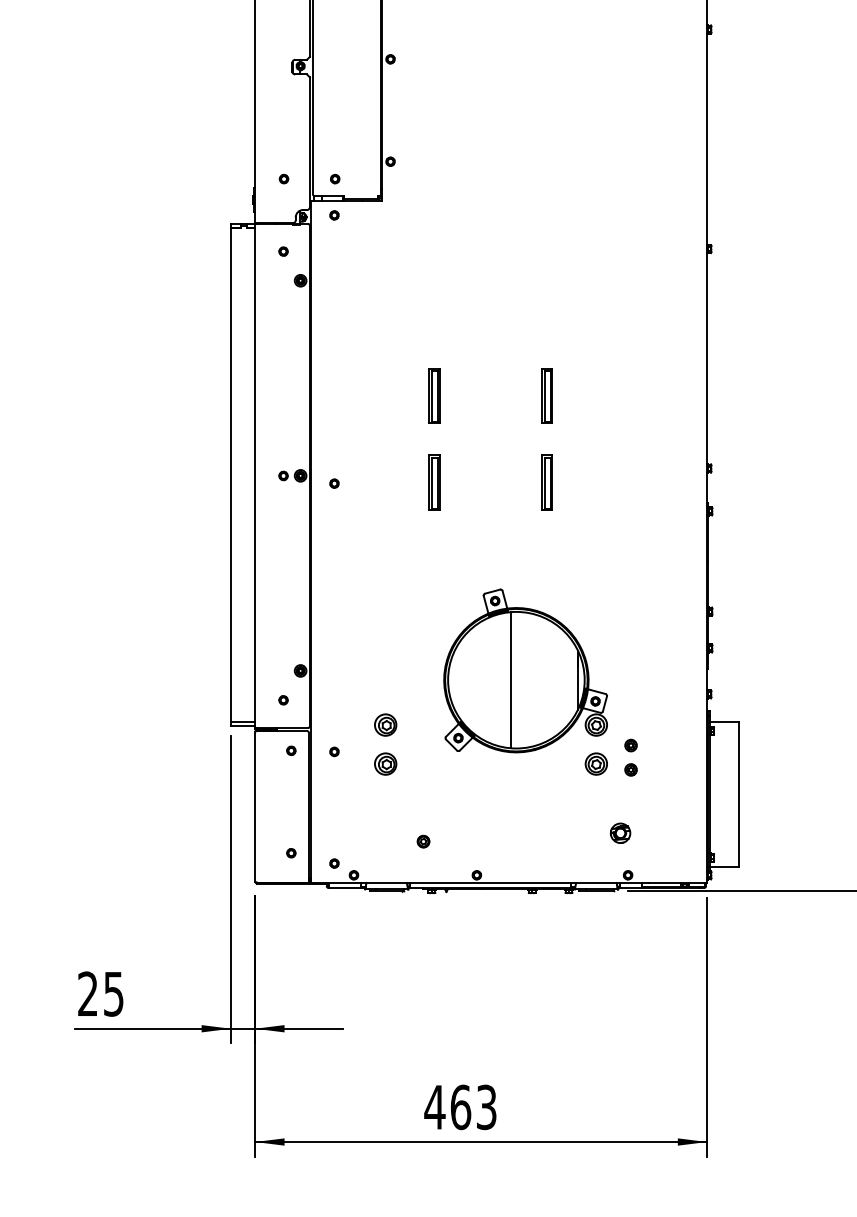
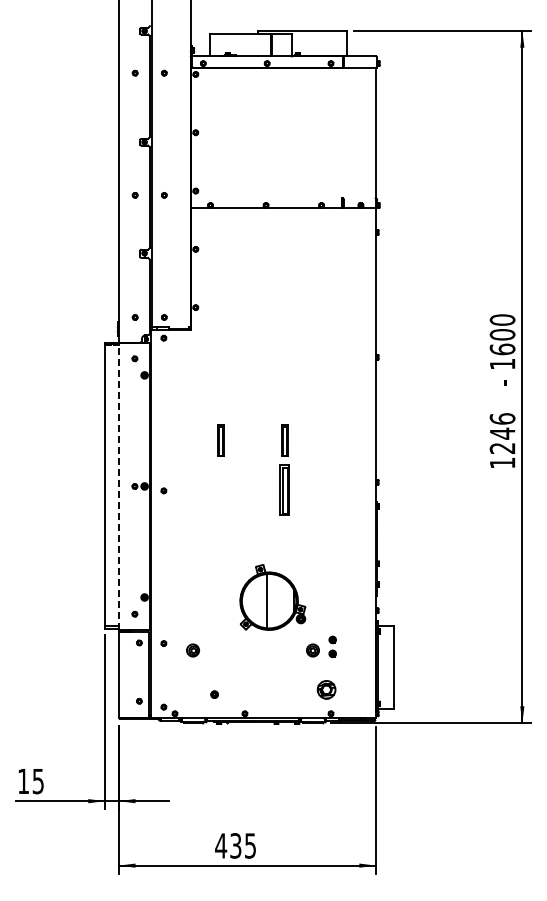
line: (254, 475) -> (118, 486), solid -> dashed
part: (433, 482) -> (220, 490), removed
part: (546, 482) -> (284, 490), size x1.6
part: (525, 670) -> (272, 597), size x0.7
part: (384, 725) -> (192, 628), removed
part: (620, 832) -> (326, 689), size x1.6
text: (87, 992) -> (23, 780), 25 -> 15
text: (472, 1106) -> (242, 845), 463 -> 435

